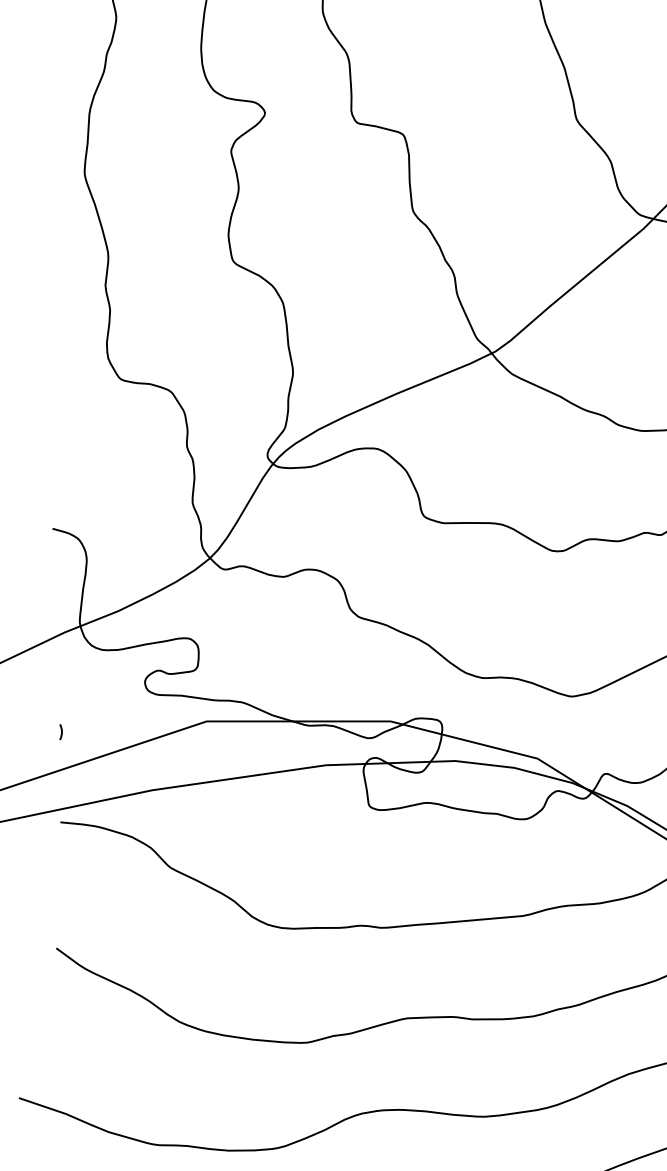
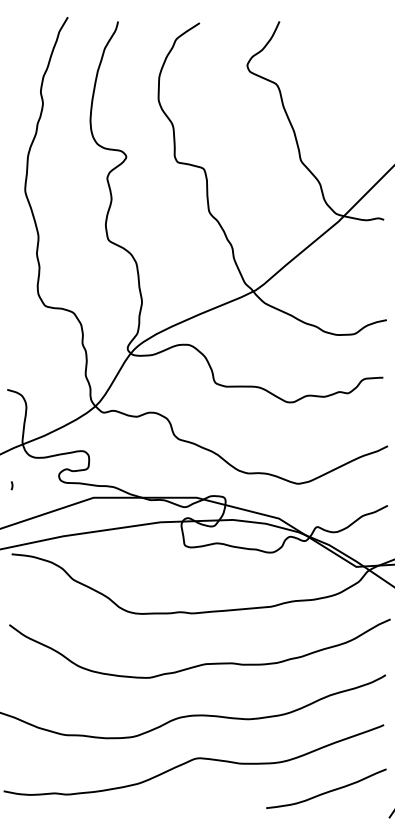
curve: (60, 731) -> (11, 485), moved

